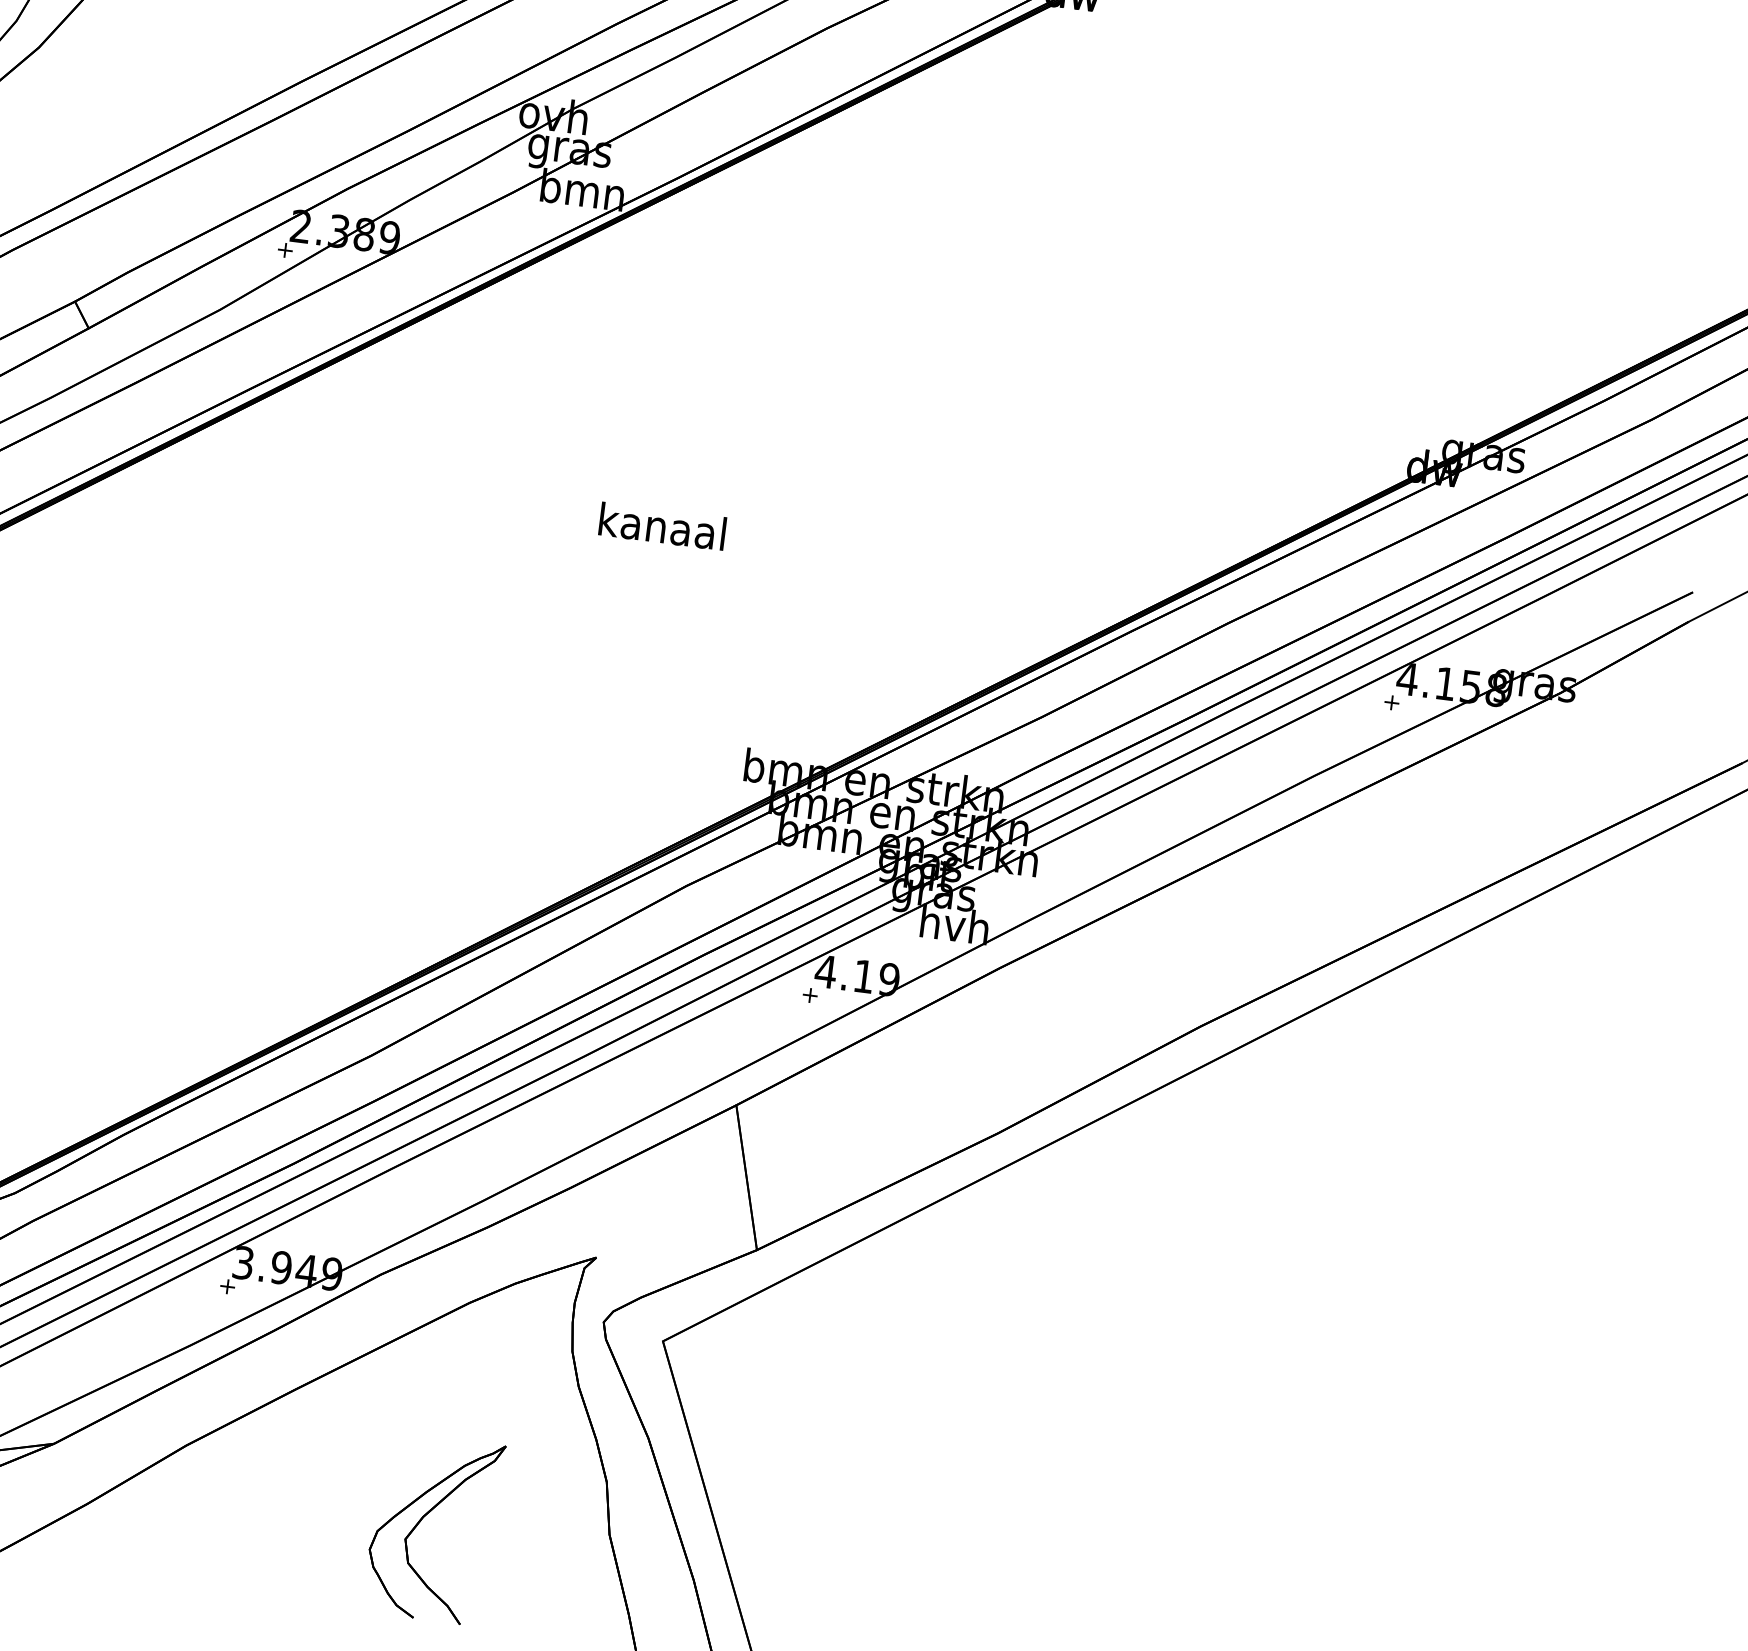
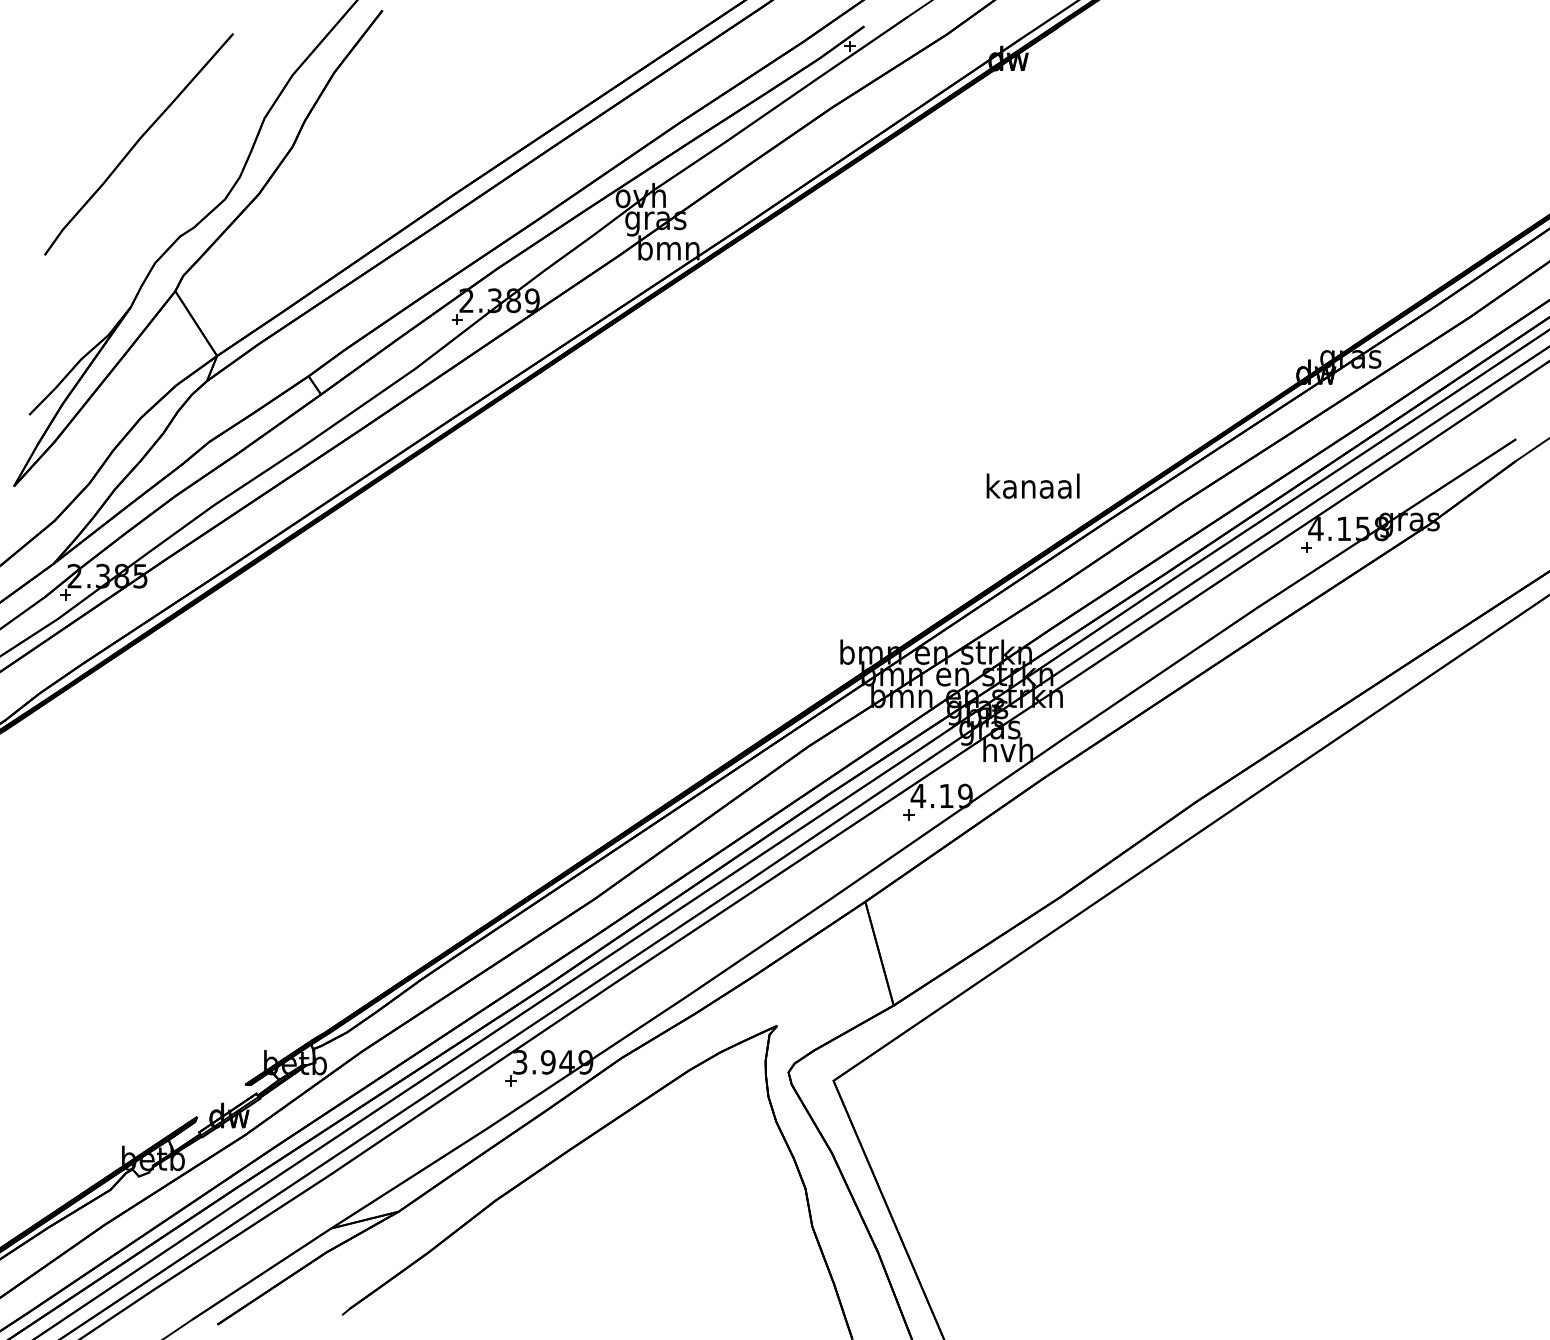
text: (661, 525) -> (1032, 485), moved
part: (423, 1518) -> (675, 1232), removed

